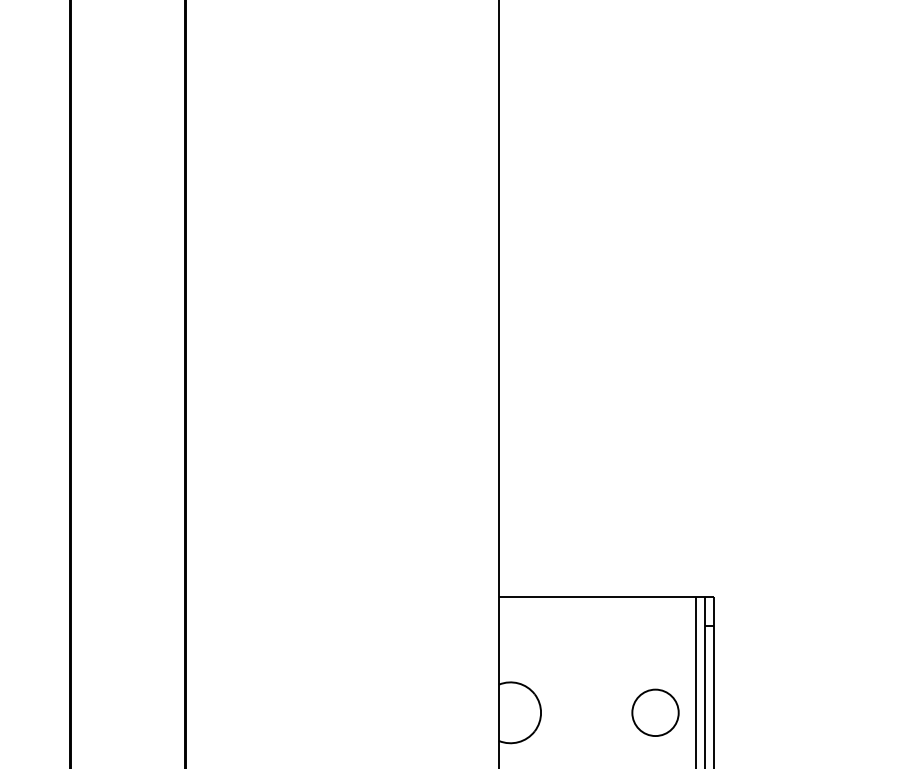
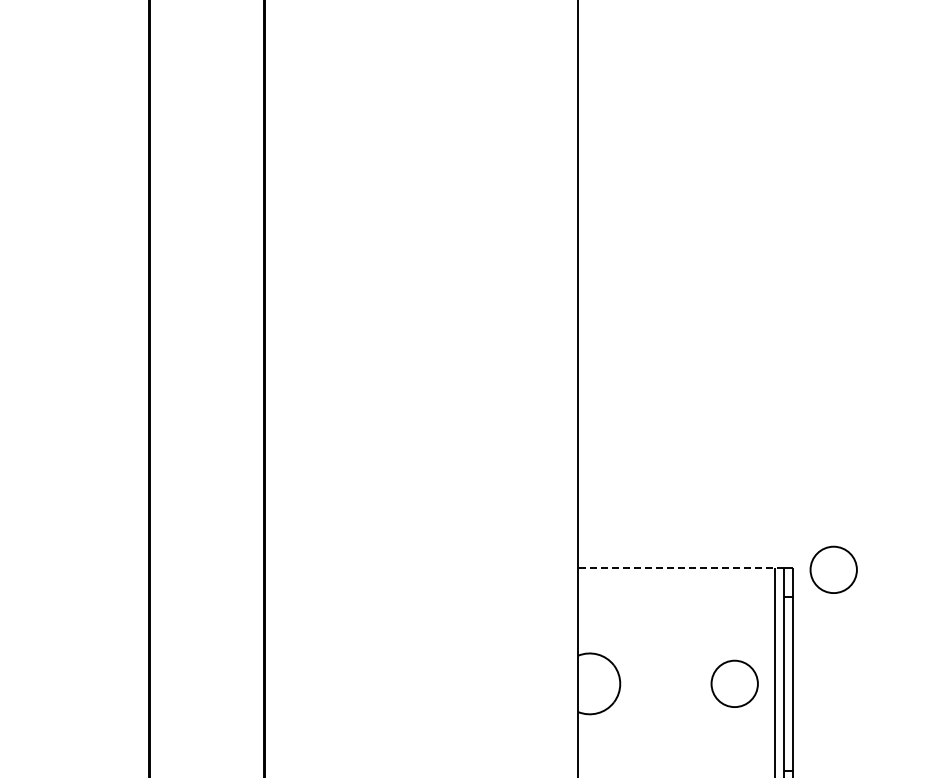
line: (602, 596) -> (681, 567), solid -> dashed
part: (754, 598) -> (833, 569), added

